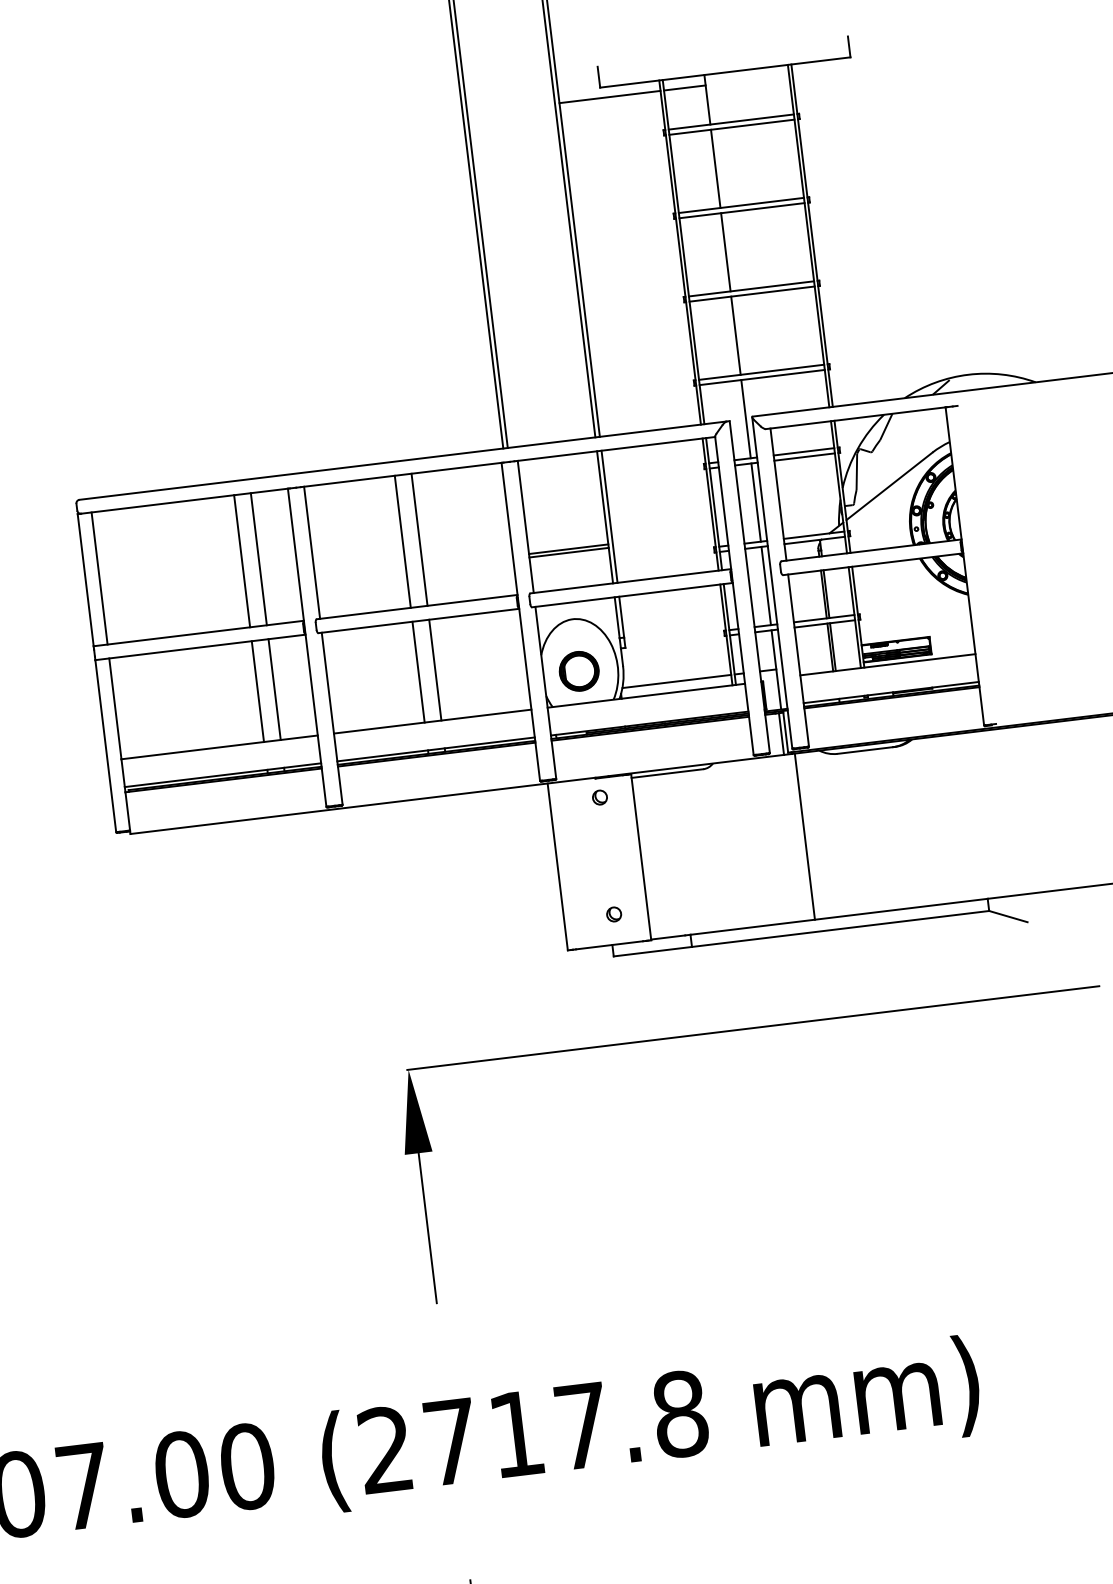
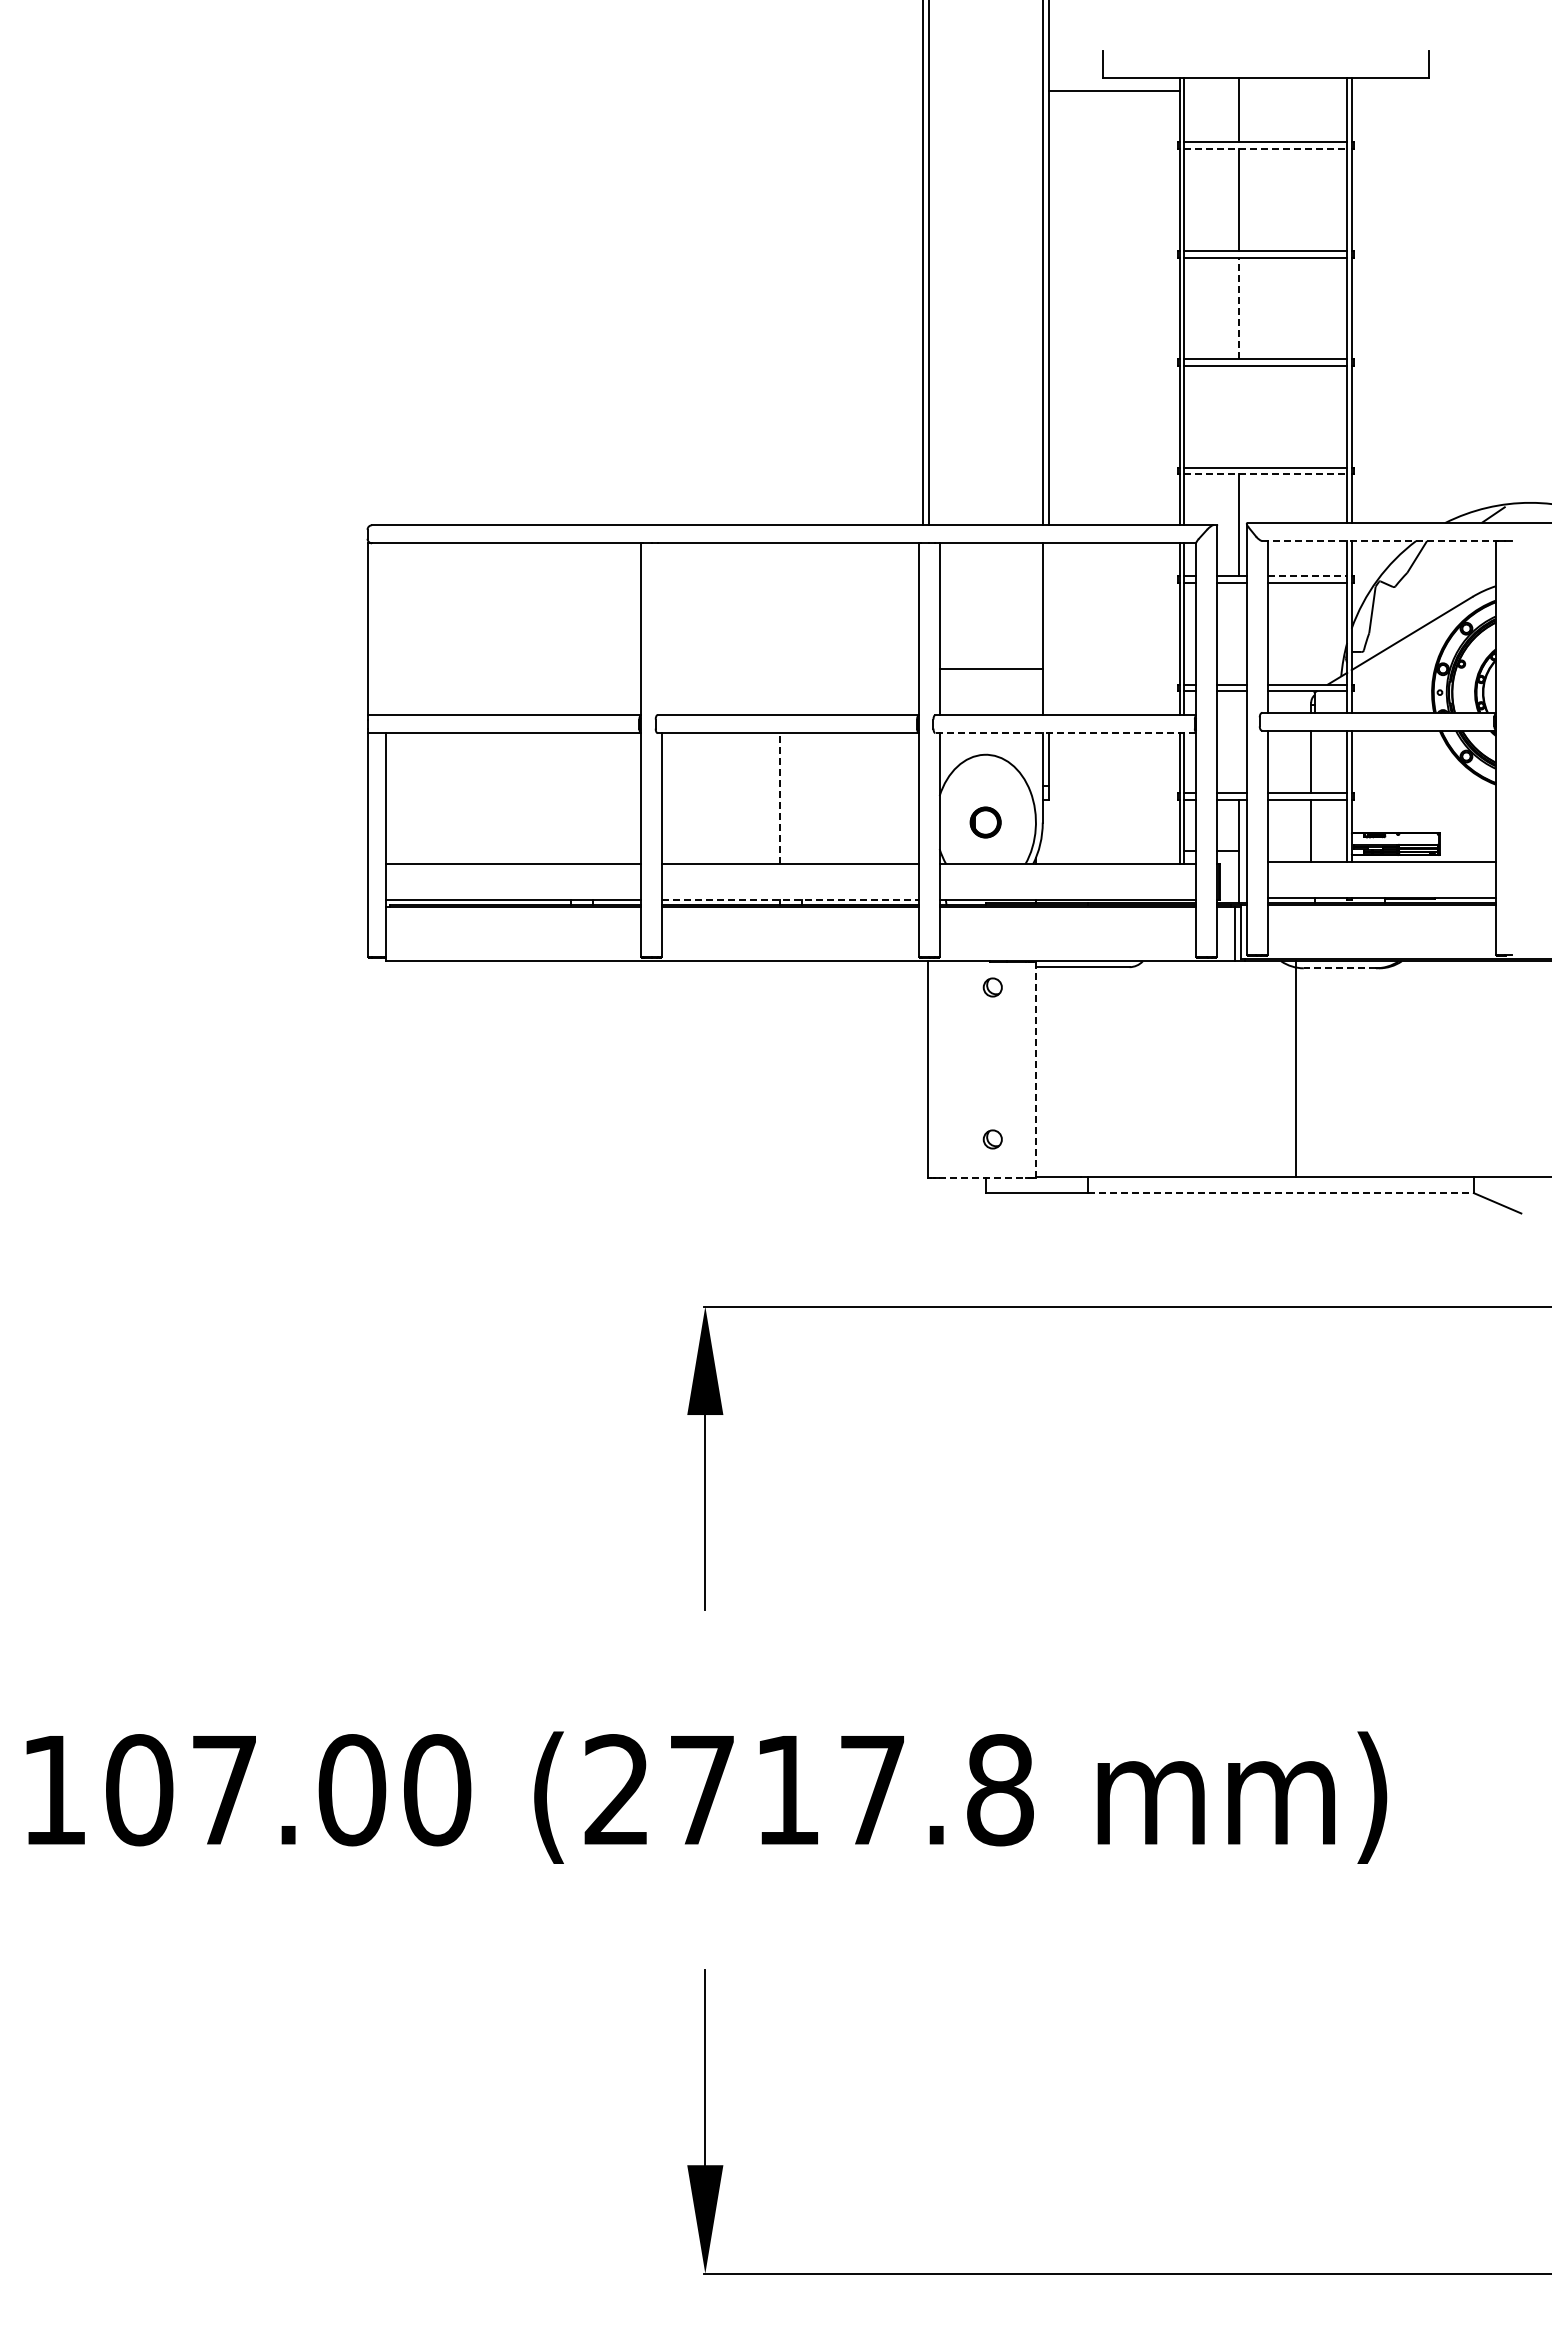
line: (684, 88) -> (1211, 91), removed
line: (732, 127) -> (1266, 149), solid -> dashed
line: (725, 252) -> (1238, 308), solid -> dashed
line: (735, 335) -> (1238, 416), removed
line: (762, 377) -> (1266, 474), solid -> dashed
line: (855, 418) -> (1379, 541), solid -> dashed
line: (804, 452) -> (1308, 576), solid -> dashed
line: (756, 502) -> (1238, 633), removed
line: (609, 517) -> (1048, 629), removed
line: (419, 540) -> (801, 629), removed
line: (402, 542) -> (779, 629), removed
line: (568, 549) -> (990, 664), removed
line: (311, 553) -> (661, 629), removed
line: (258, 559) -> (592, 629), removed
line: (241, 561) -> (570, 629), removed
line: (99, 578) -> (385, 629), removed
line: (766, 586) -> (1238, 742), removed
line: (826, 593) -> (1314, 761), removed
line: (632, 595) -> (1065, 733), solid -> dashed
line: (832, 646) -> (1314, 830), removed
line: (435, 670) -> (801, 798), removed
part: (579, 671) -> (985, 822), size x0.6
line: (418, 672) -> (779, 798), solid -> dashed
line: (676, 681) -> (1108, 850), removed
line: (274, 689) -> (592, 798), removed
line: (257, 691) -> (570, 798), removed
line: (436, 749) -> (790, 900), solid -> dashed
line: (864, 750) -> (1339, 968), solid -> dashed
line: (805, 836) -> (1296, 1069), moved
line: (641, 857) -> (1036, 1070), solid -> dashed
line: (841, 929) -> (1281, 1193), solid -> dashed
line: (609, 945) -> (982, 1178), solid -> dashed

